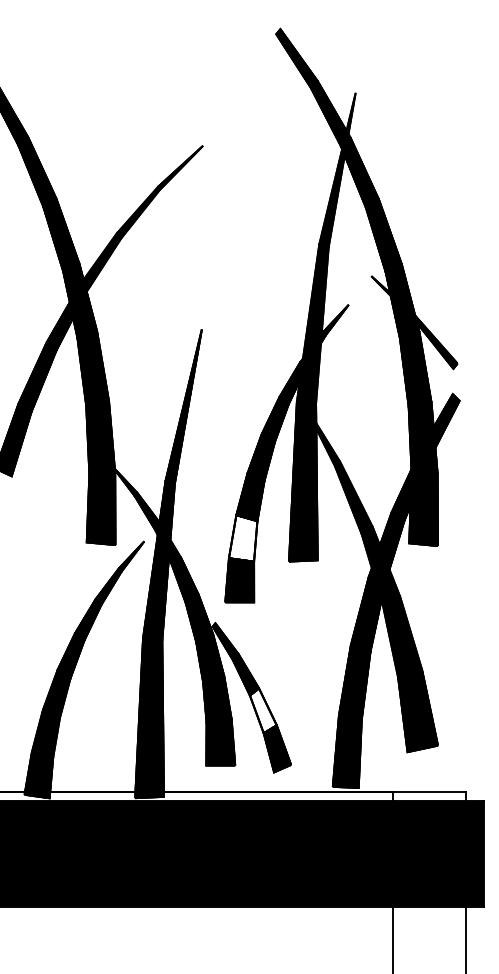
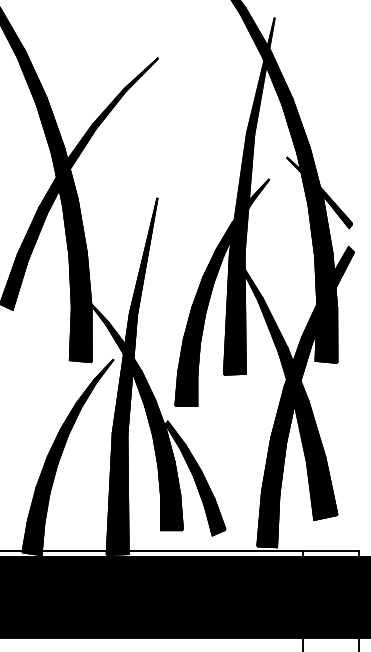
fill: (242, 538) -> (188, 357), added
fill: (262, 710) -> (203, 488), added

